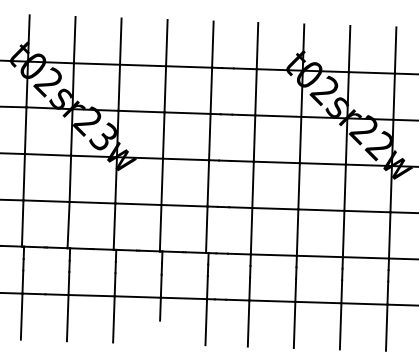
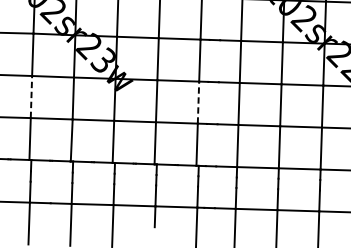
line: (24, 176) -> (31, 96), solid -> dashed
line: (208, 182) -> (198, 101), solid -> dashed

